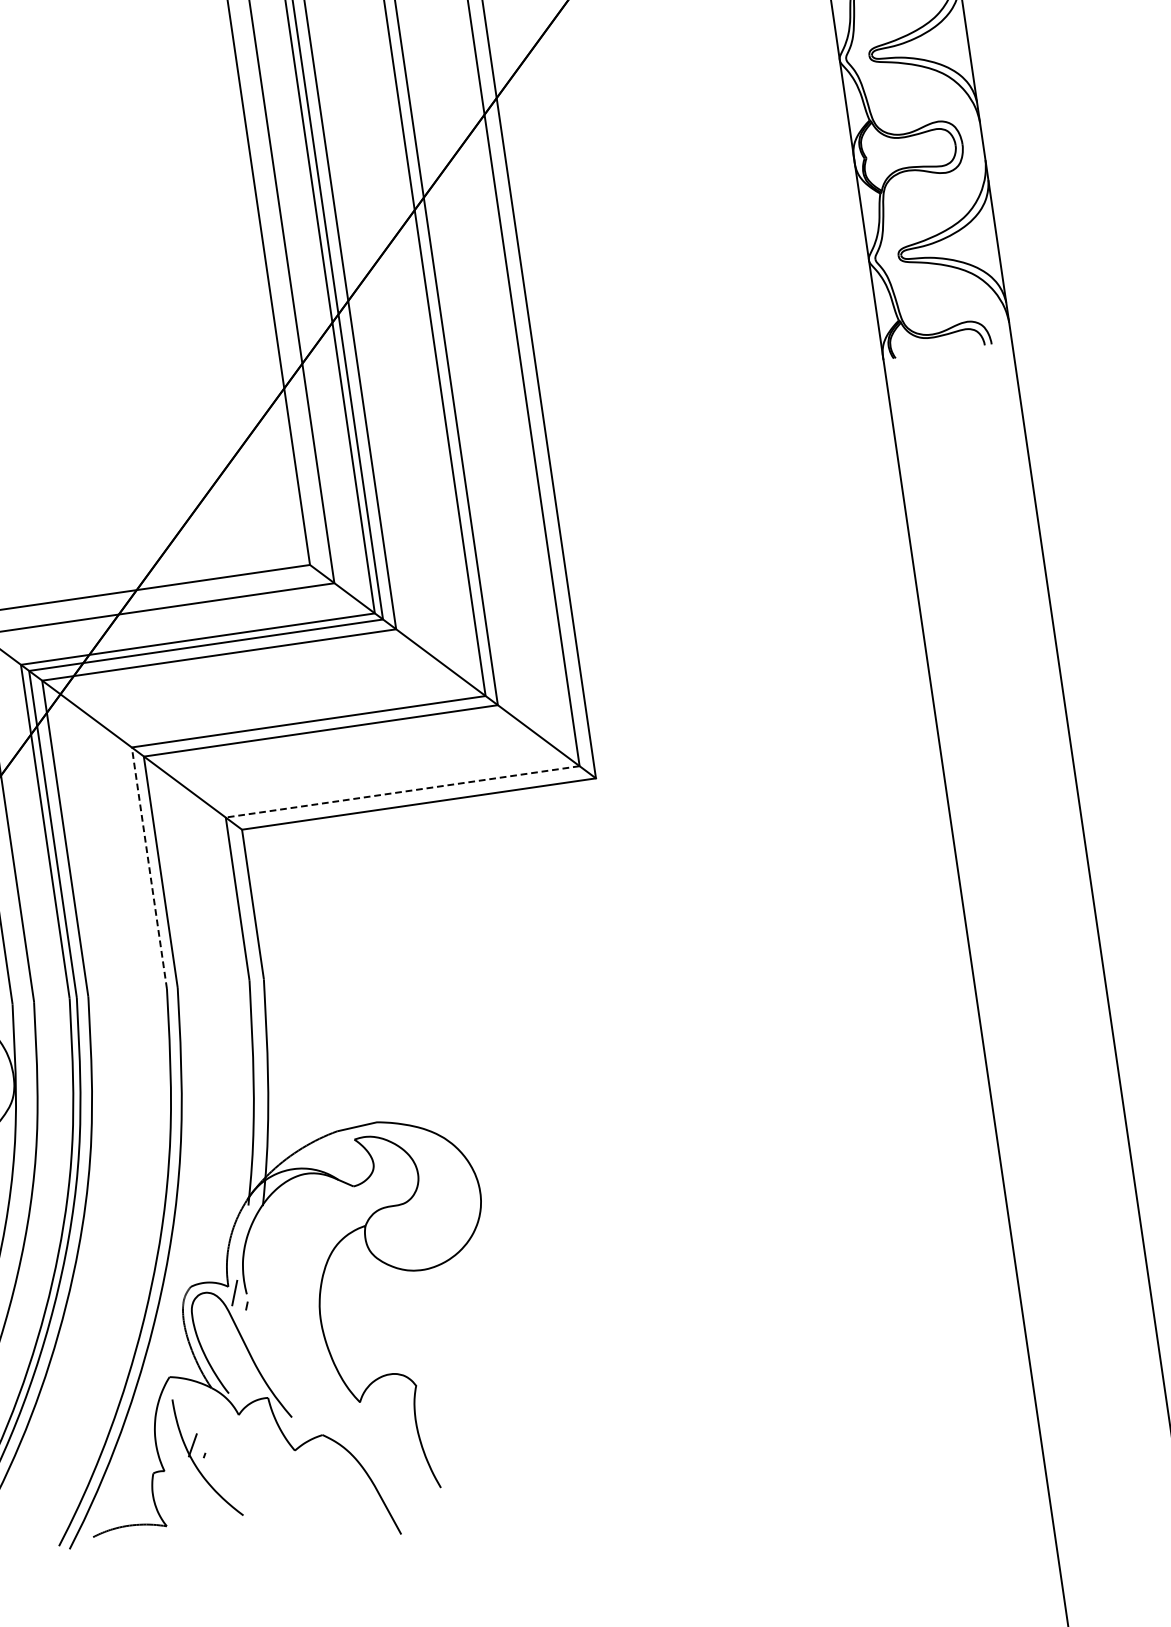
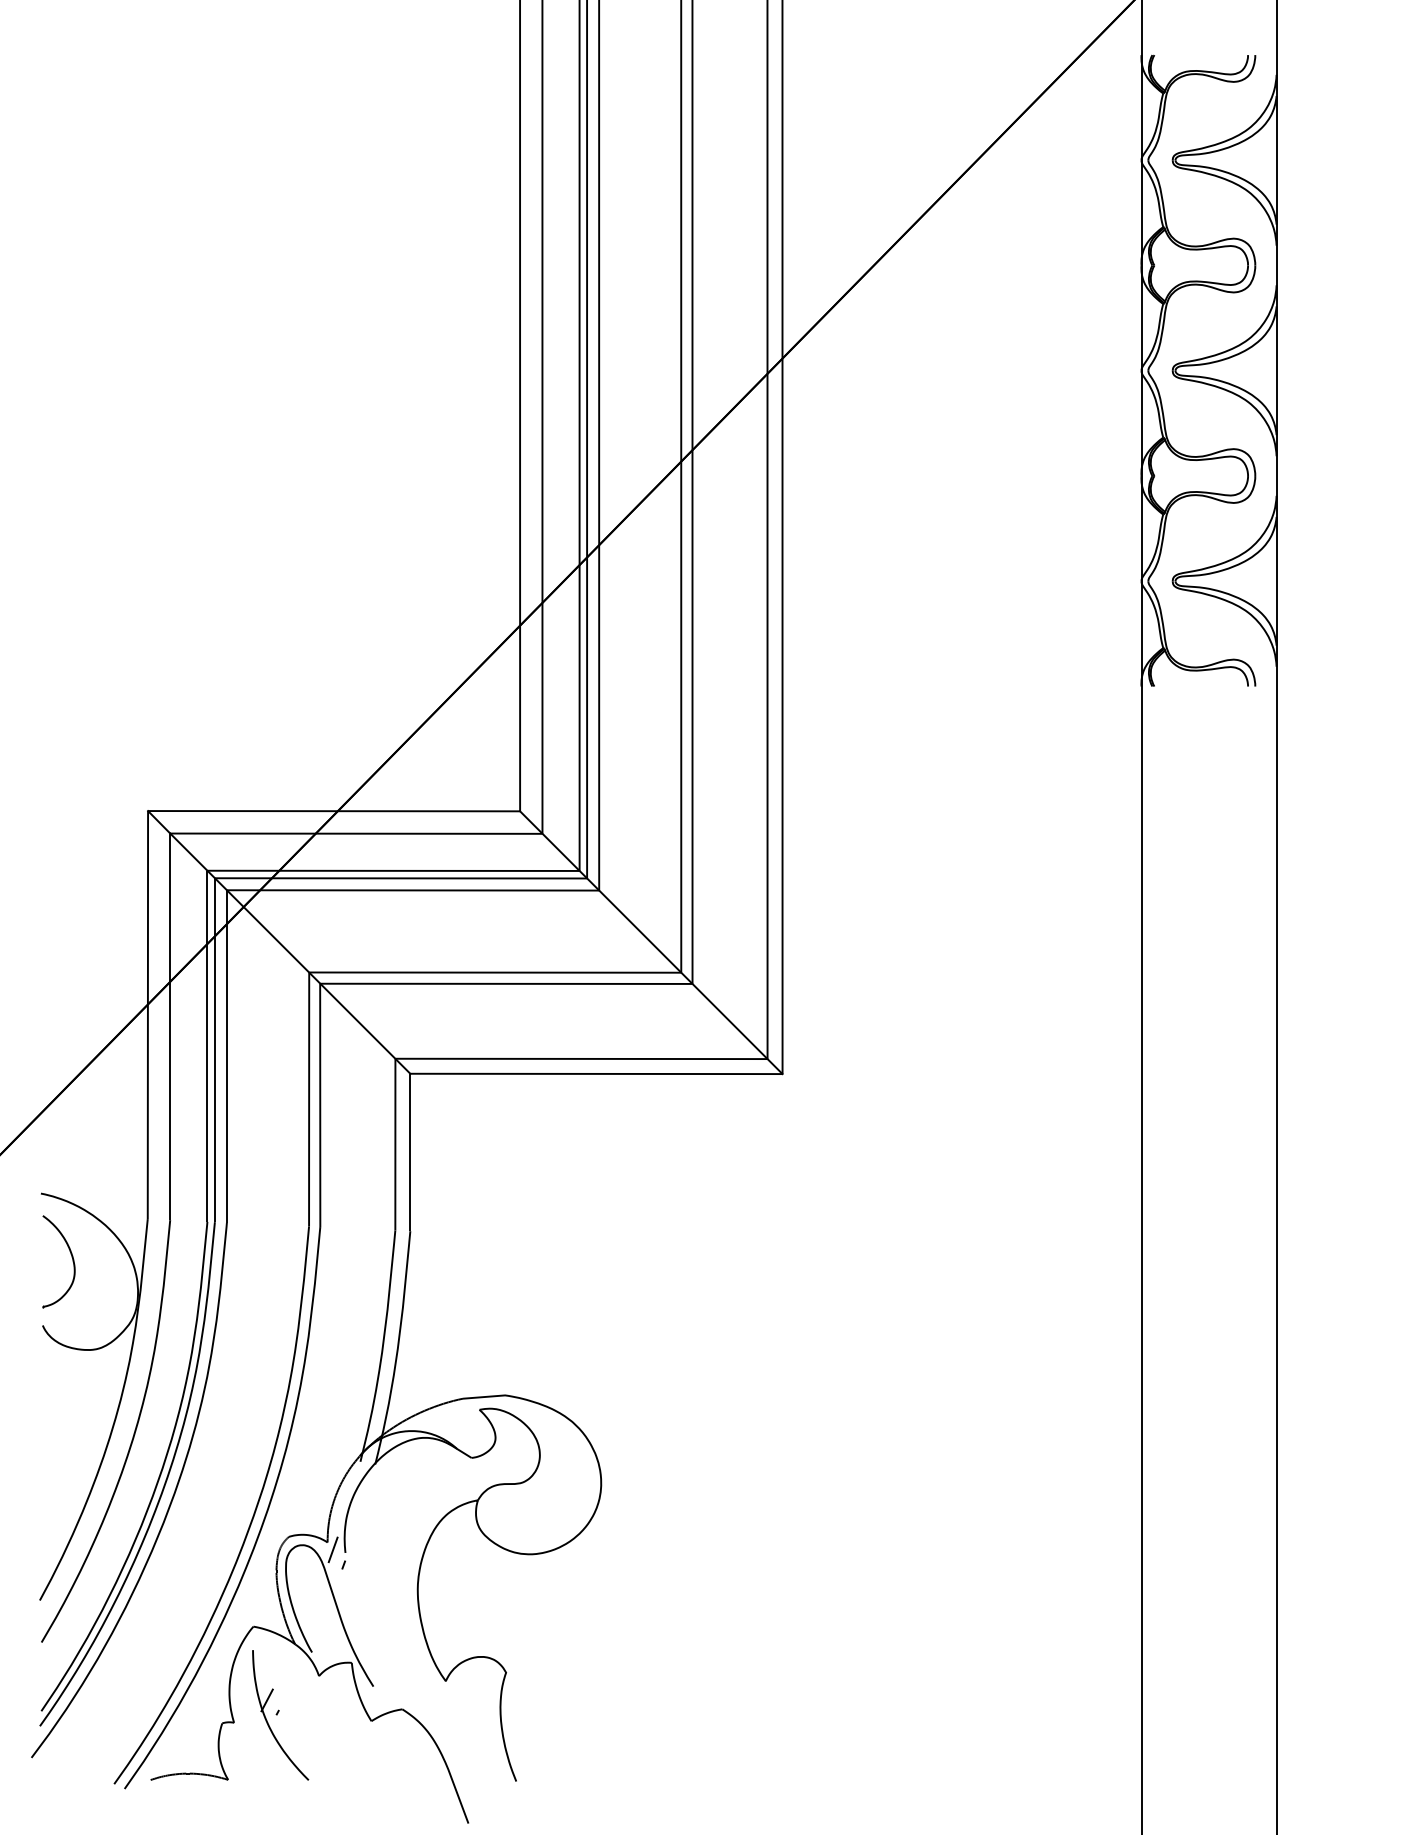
line: (401, 791) -> (580, 1058), dashed -> solid
line: (149, 868) -> (309, 1099), dashed -> solid

